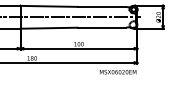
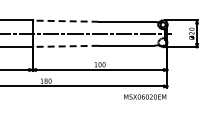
line: (49, 6) -> (65, 21), solid -> dashed
line: (49, 28) -> (65, 46), solid -> dashed

